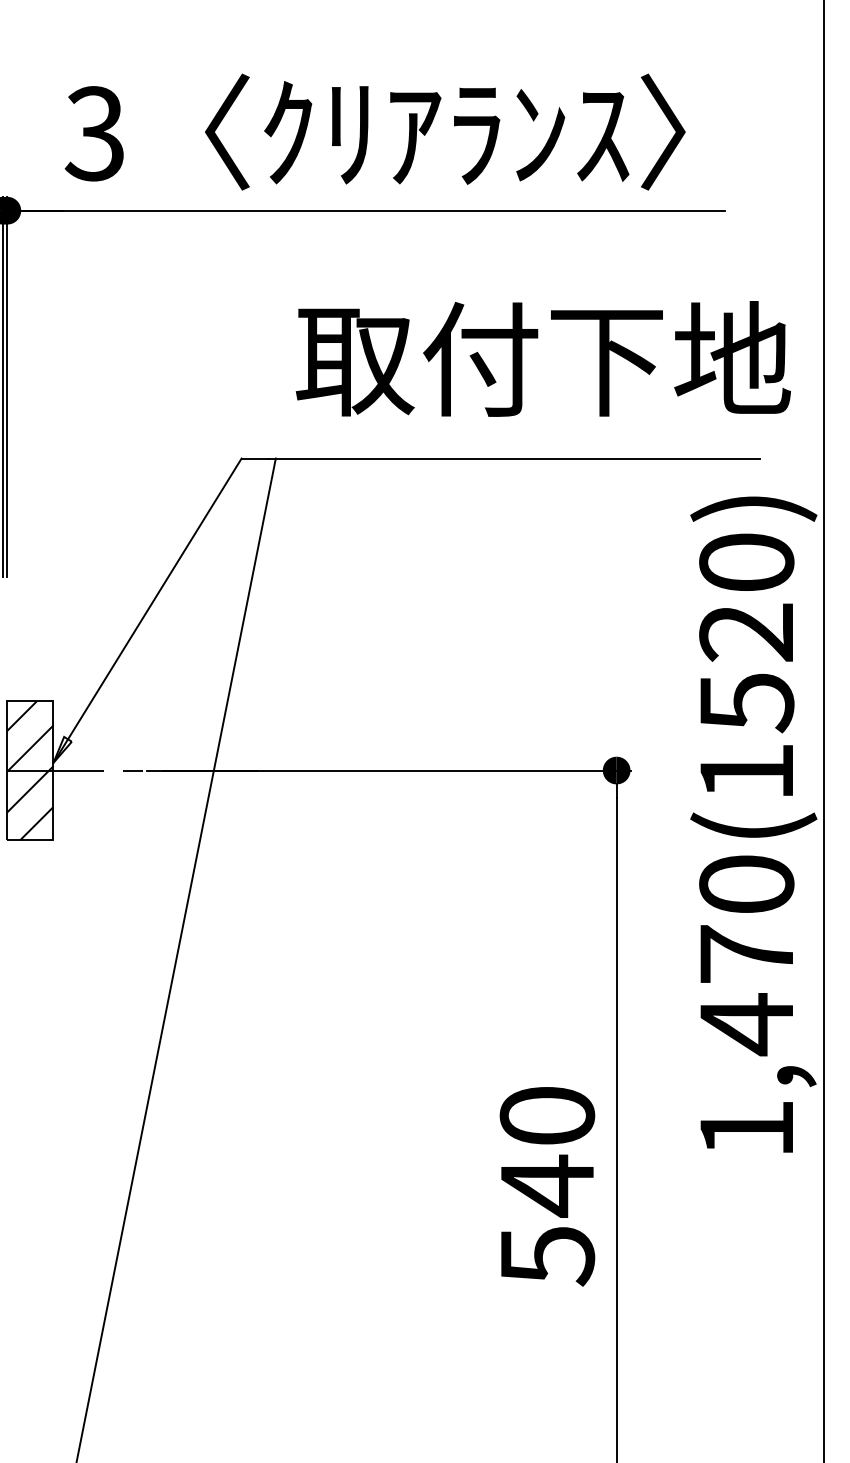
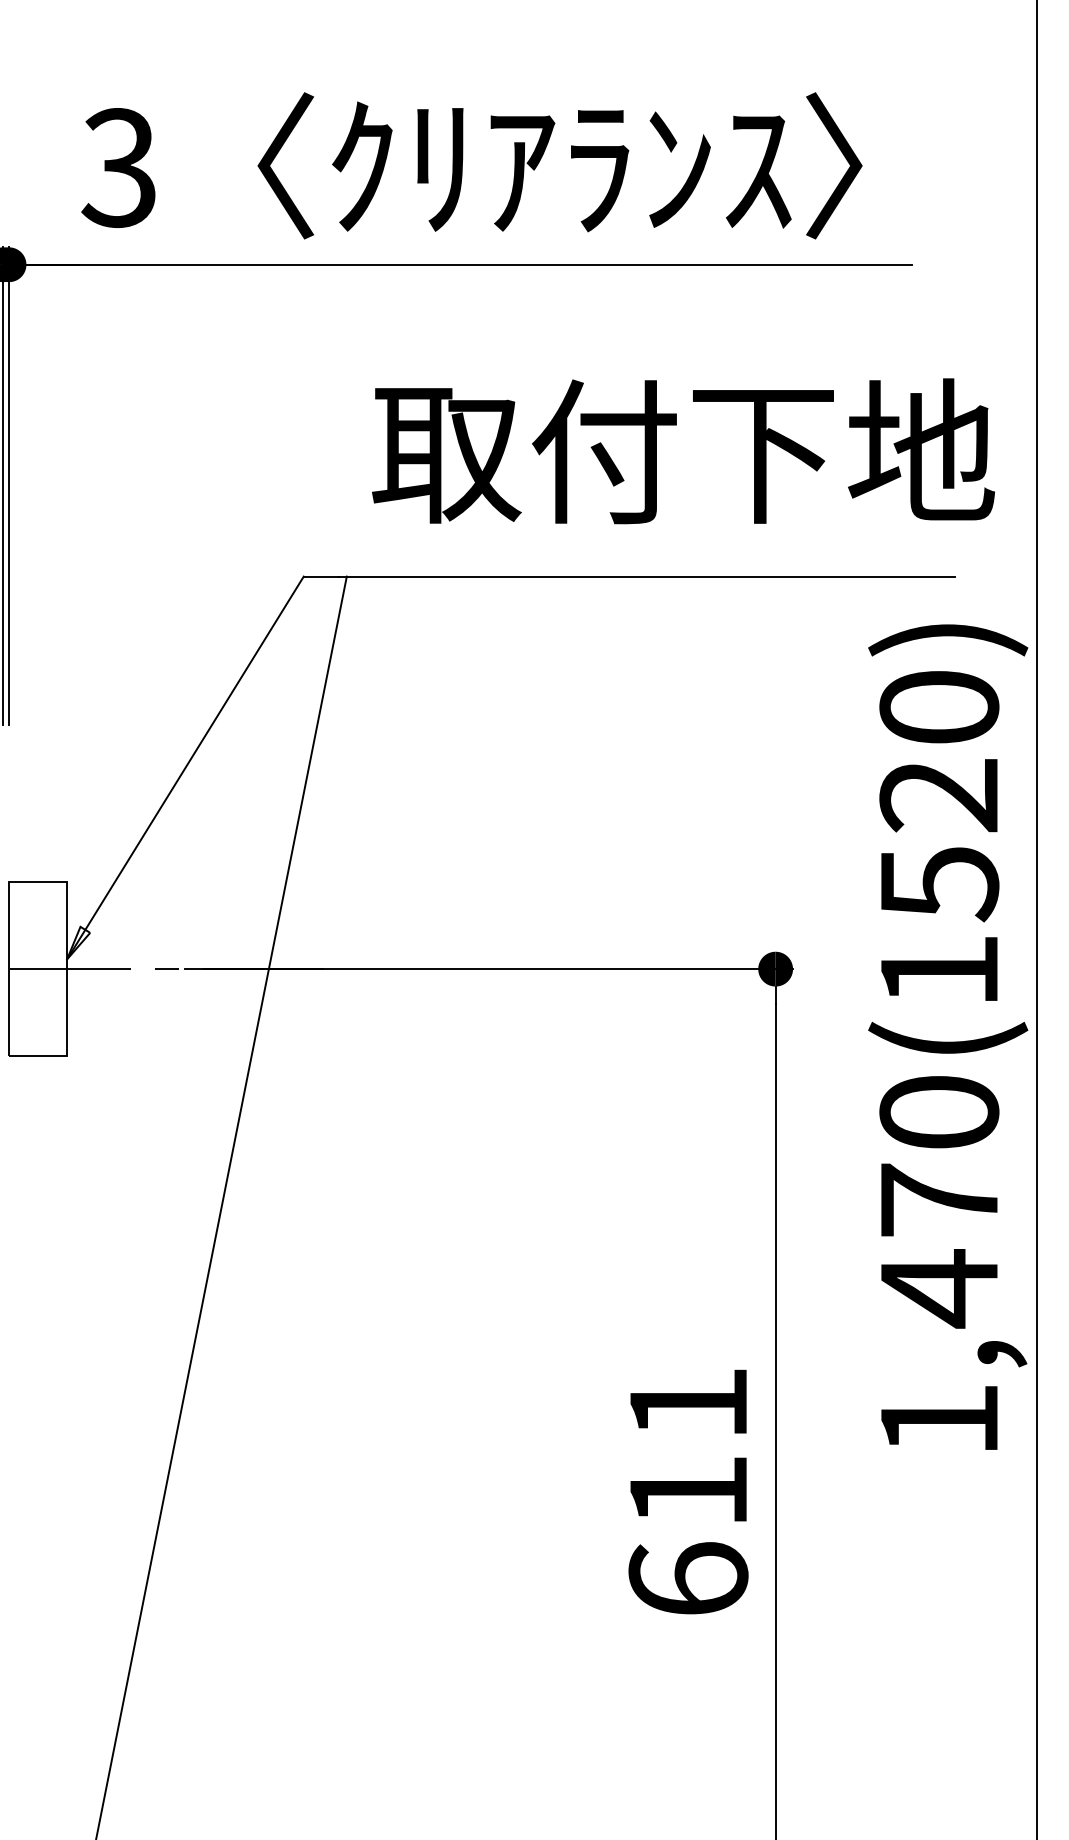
hatch: (30, 770) -> (38, 969), removed
text: (547, 1186) -> (688, 1492), 540 -> 611

